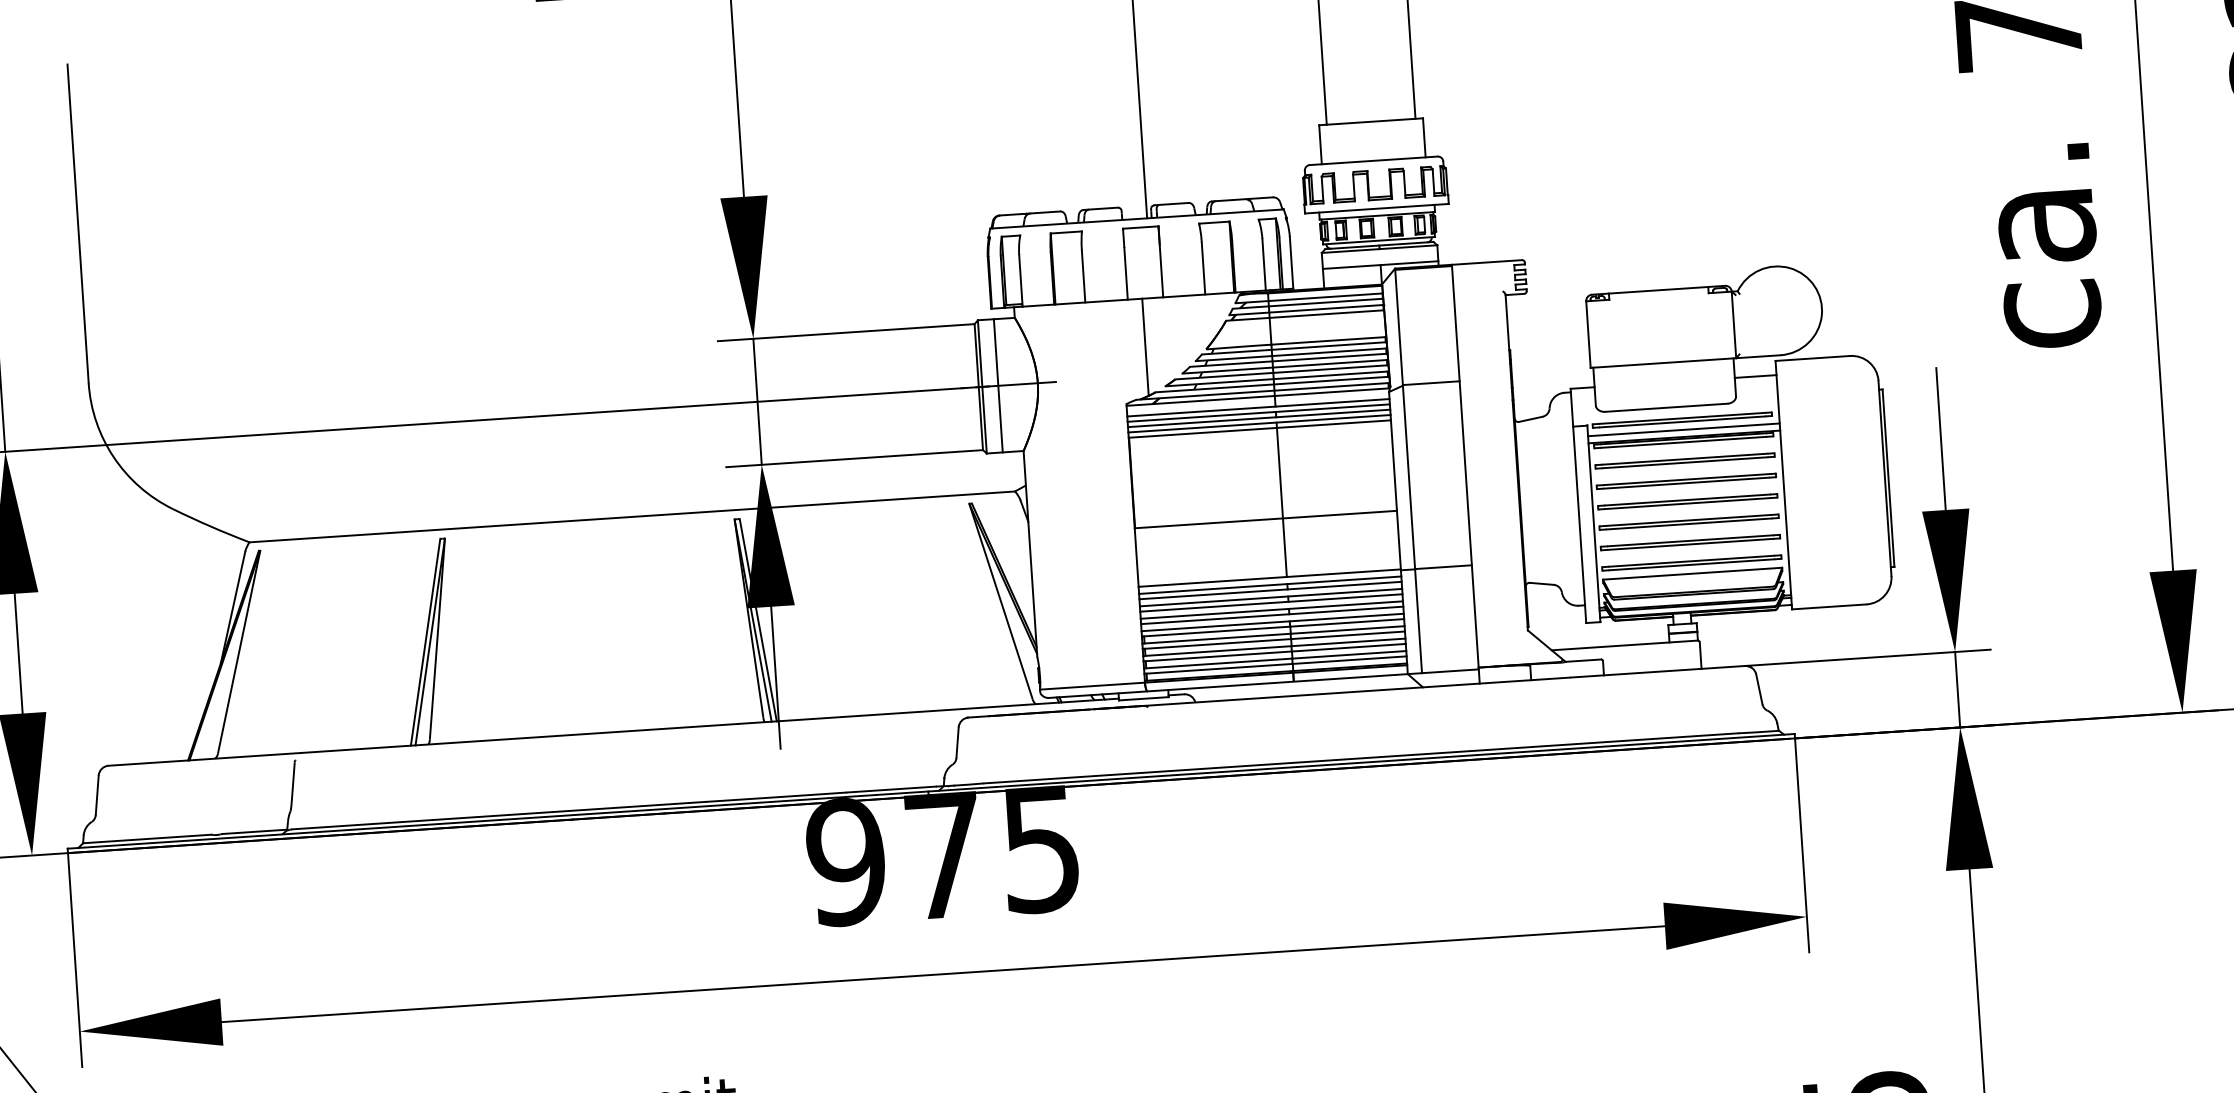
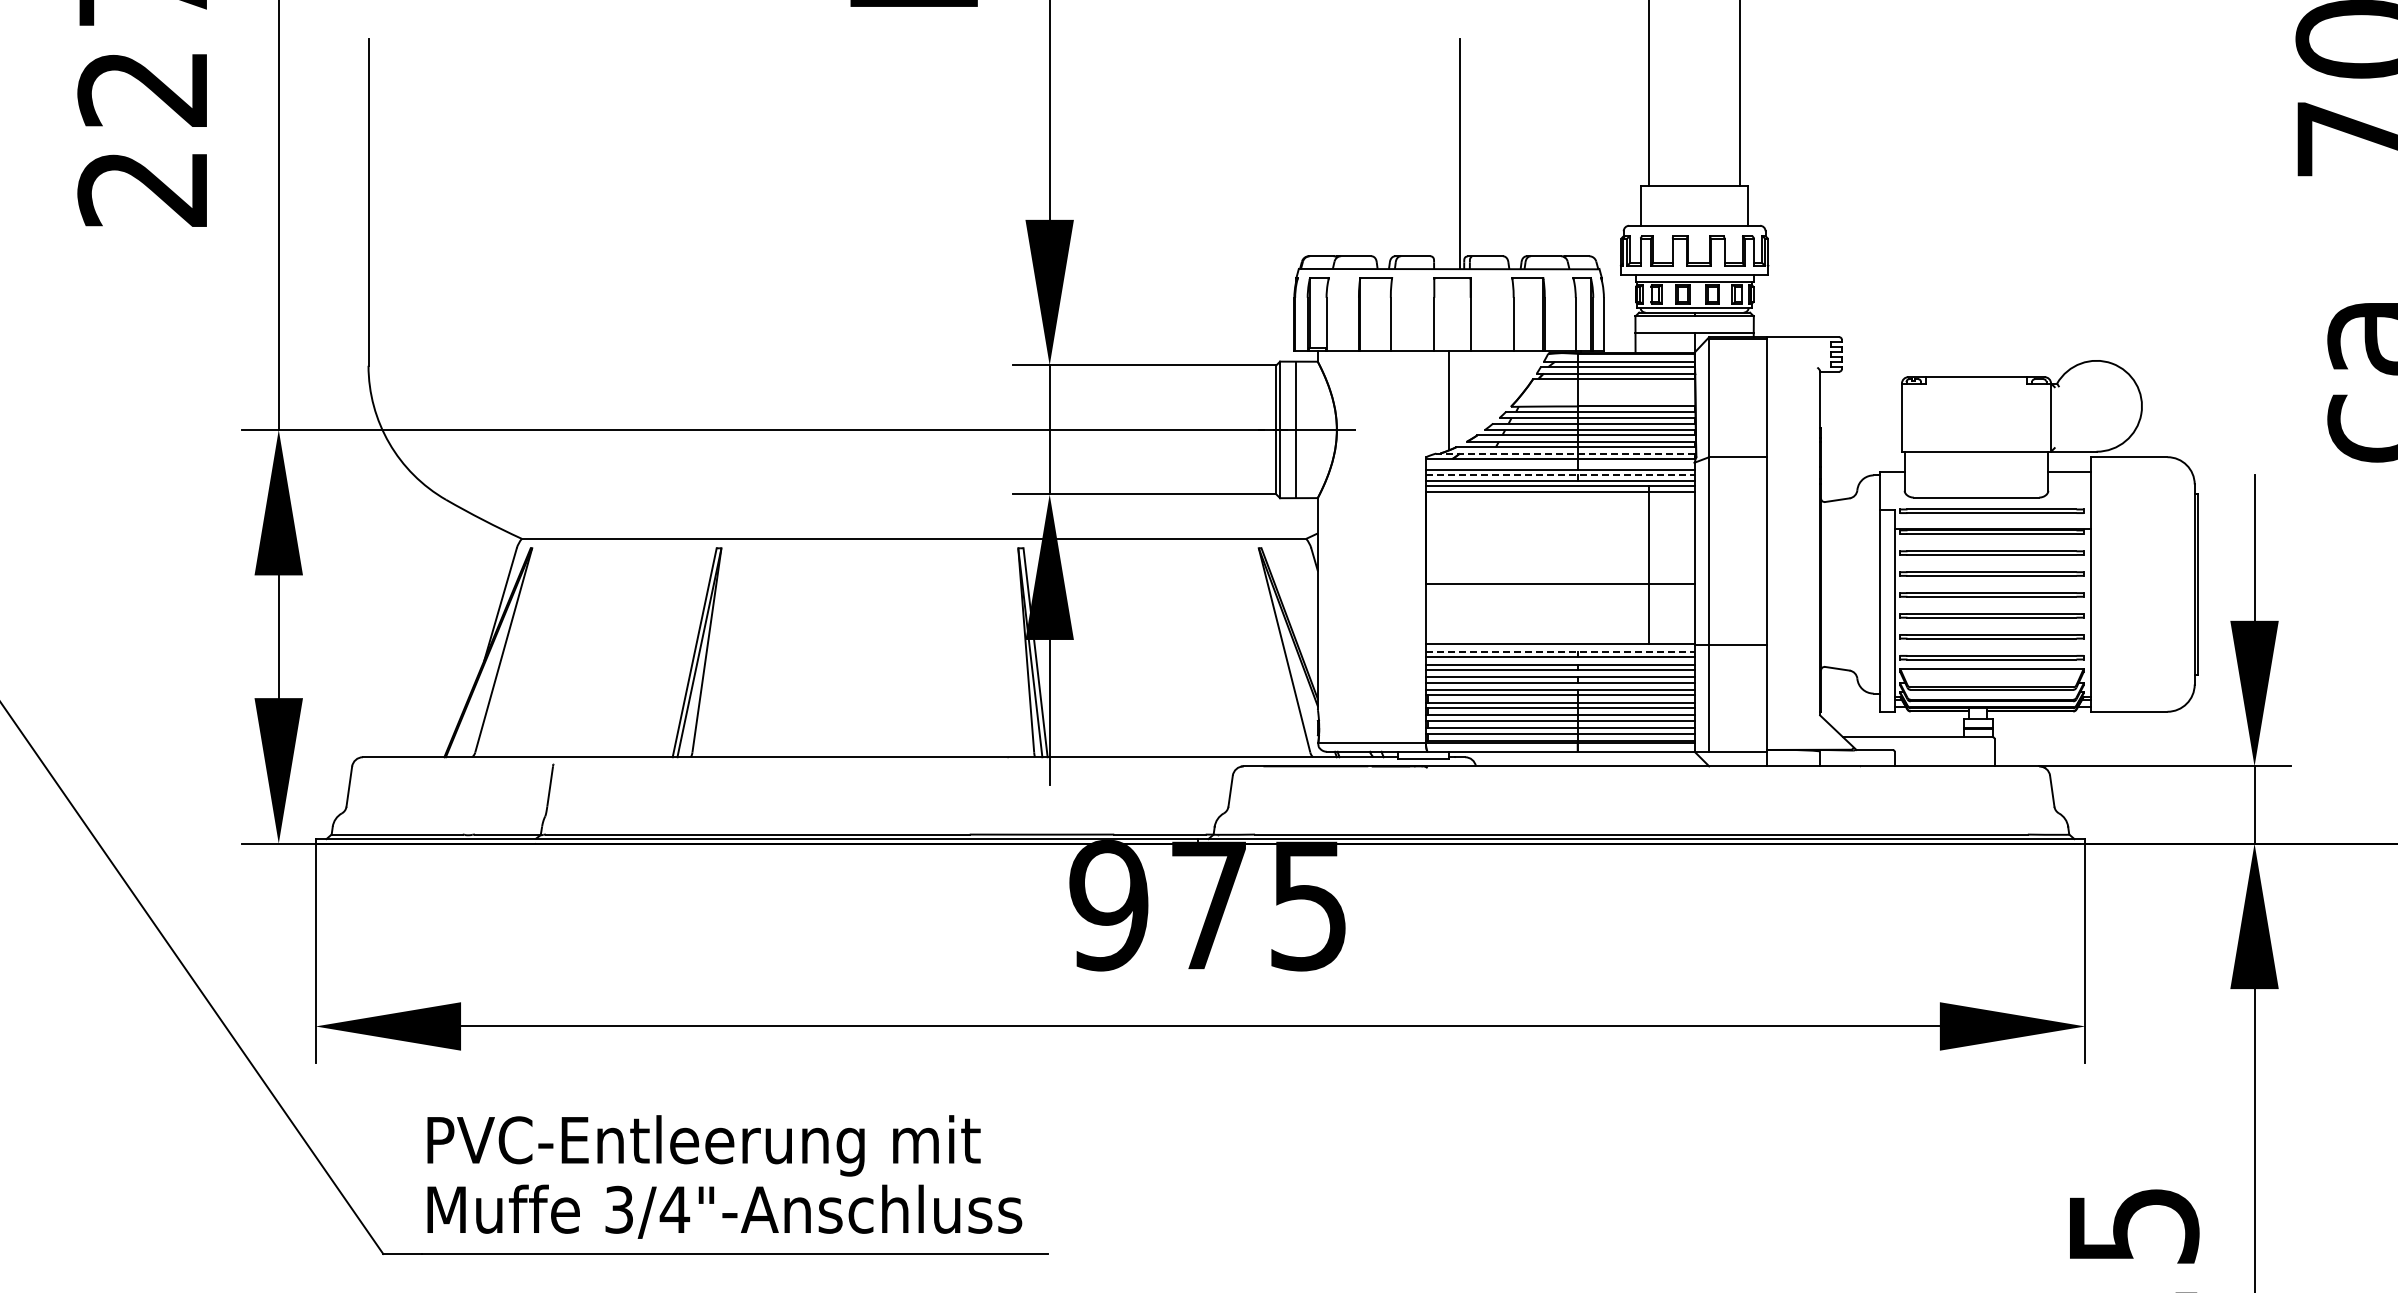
line: (1262, 391) -> (1565, 453), solid -> dashed
line: (1259, 413) -> (1560, 475), solid -> dashed
line: (1683, 430) -> (1992, 521), removed
line: (1281, 499) -> (1648, 565), moved
line: (1270, 584) -> (1560, 651), solid -> dashed

